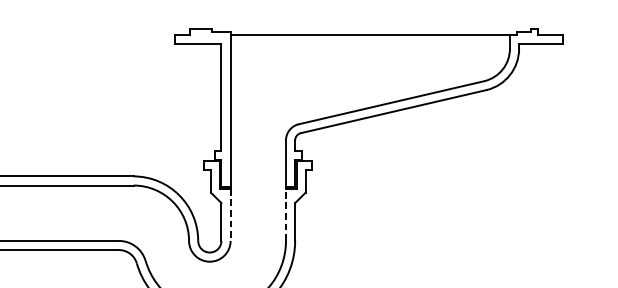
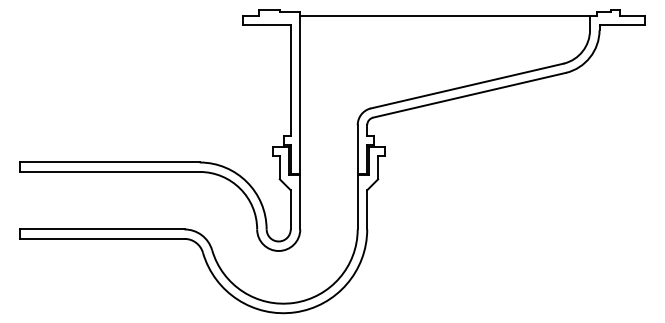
line: (230, 214) -> (300, 202), dashed -> solid
line: (285, 214) -> (357, 201), dashed -> solid

